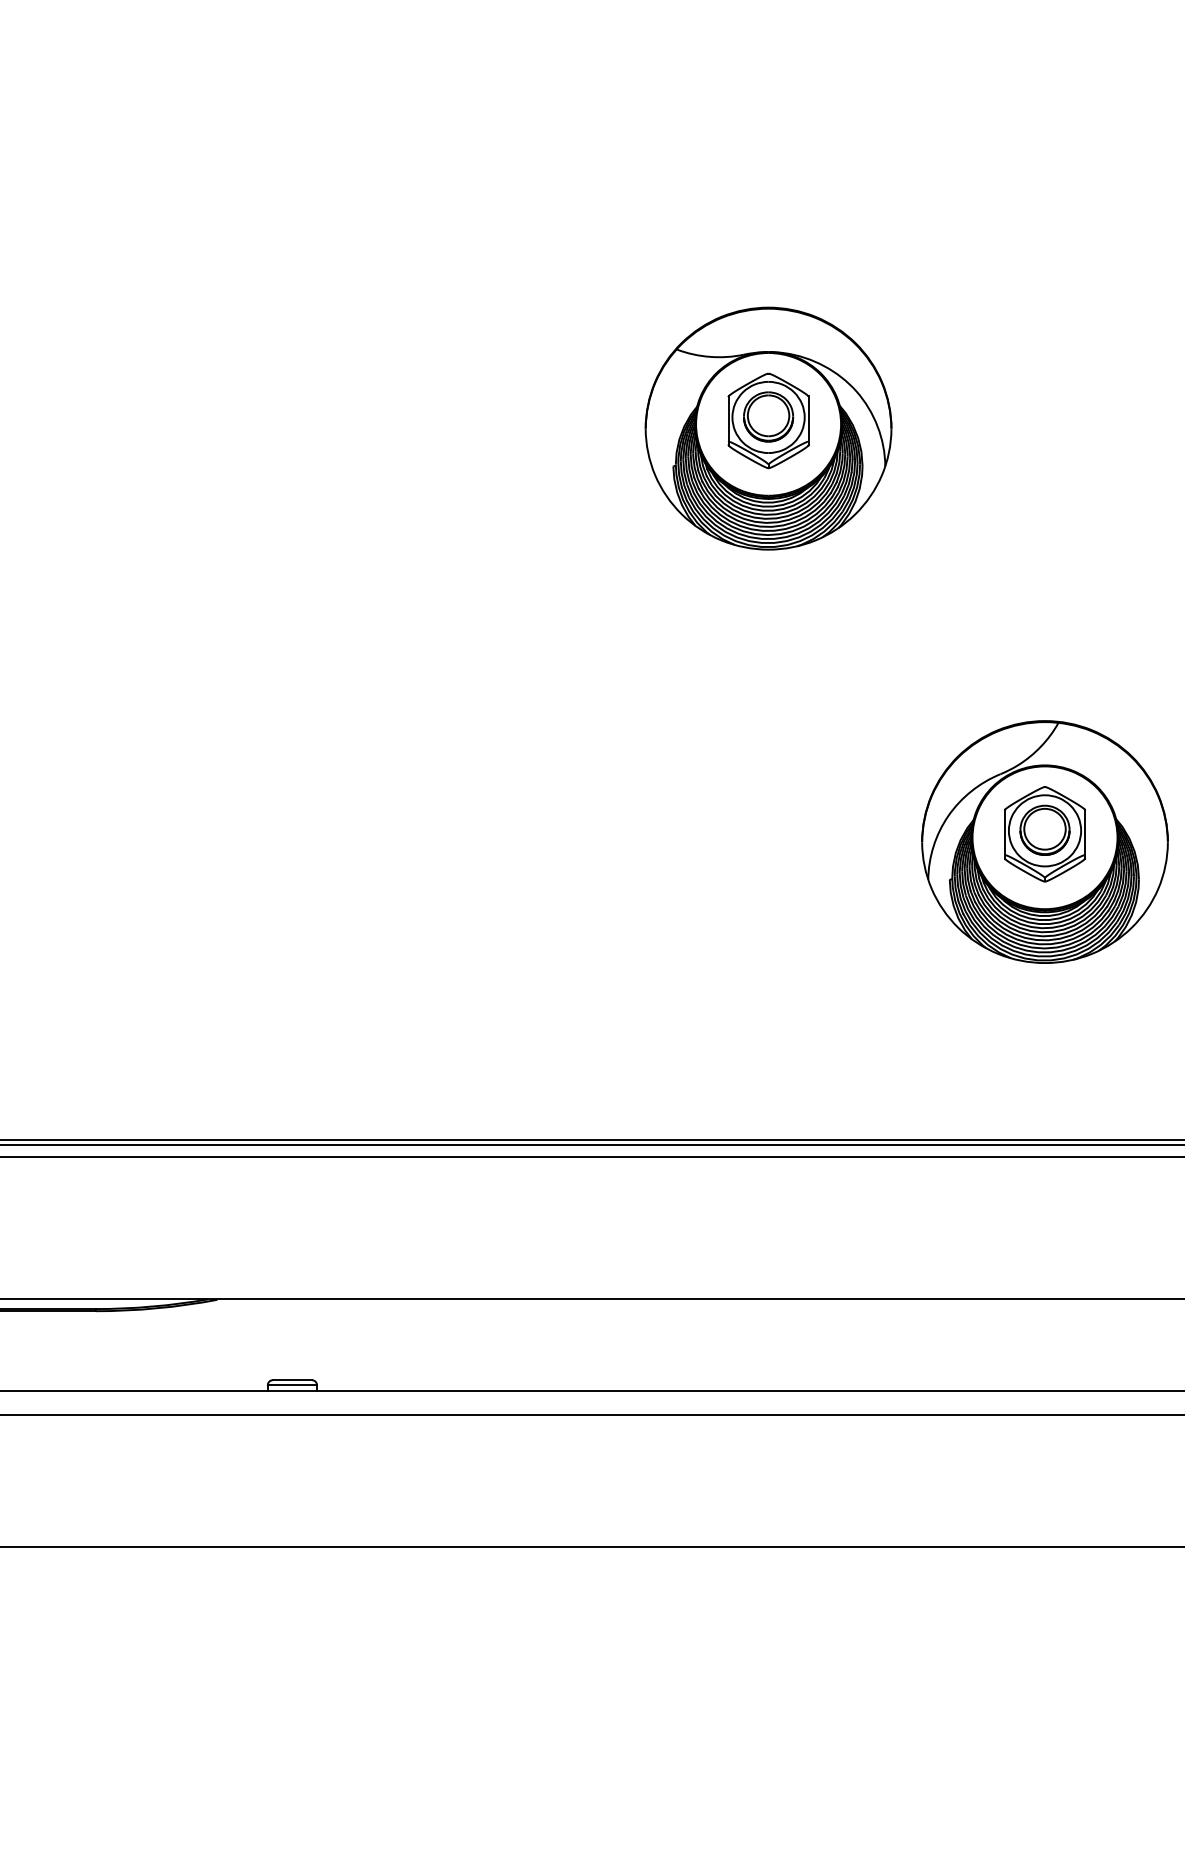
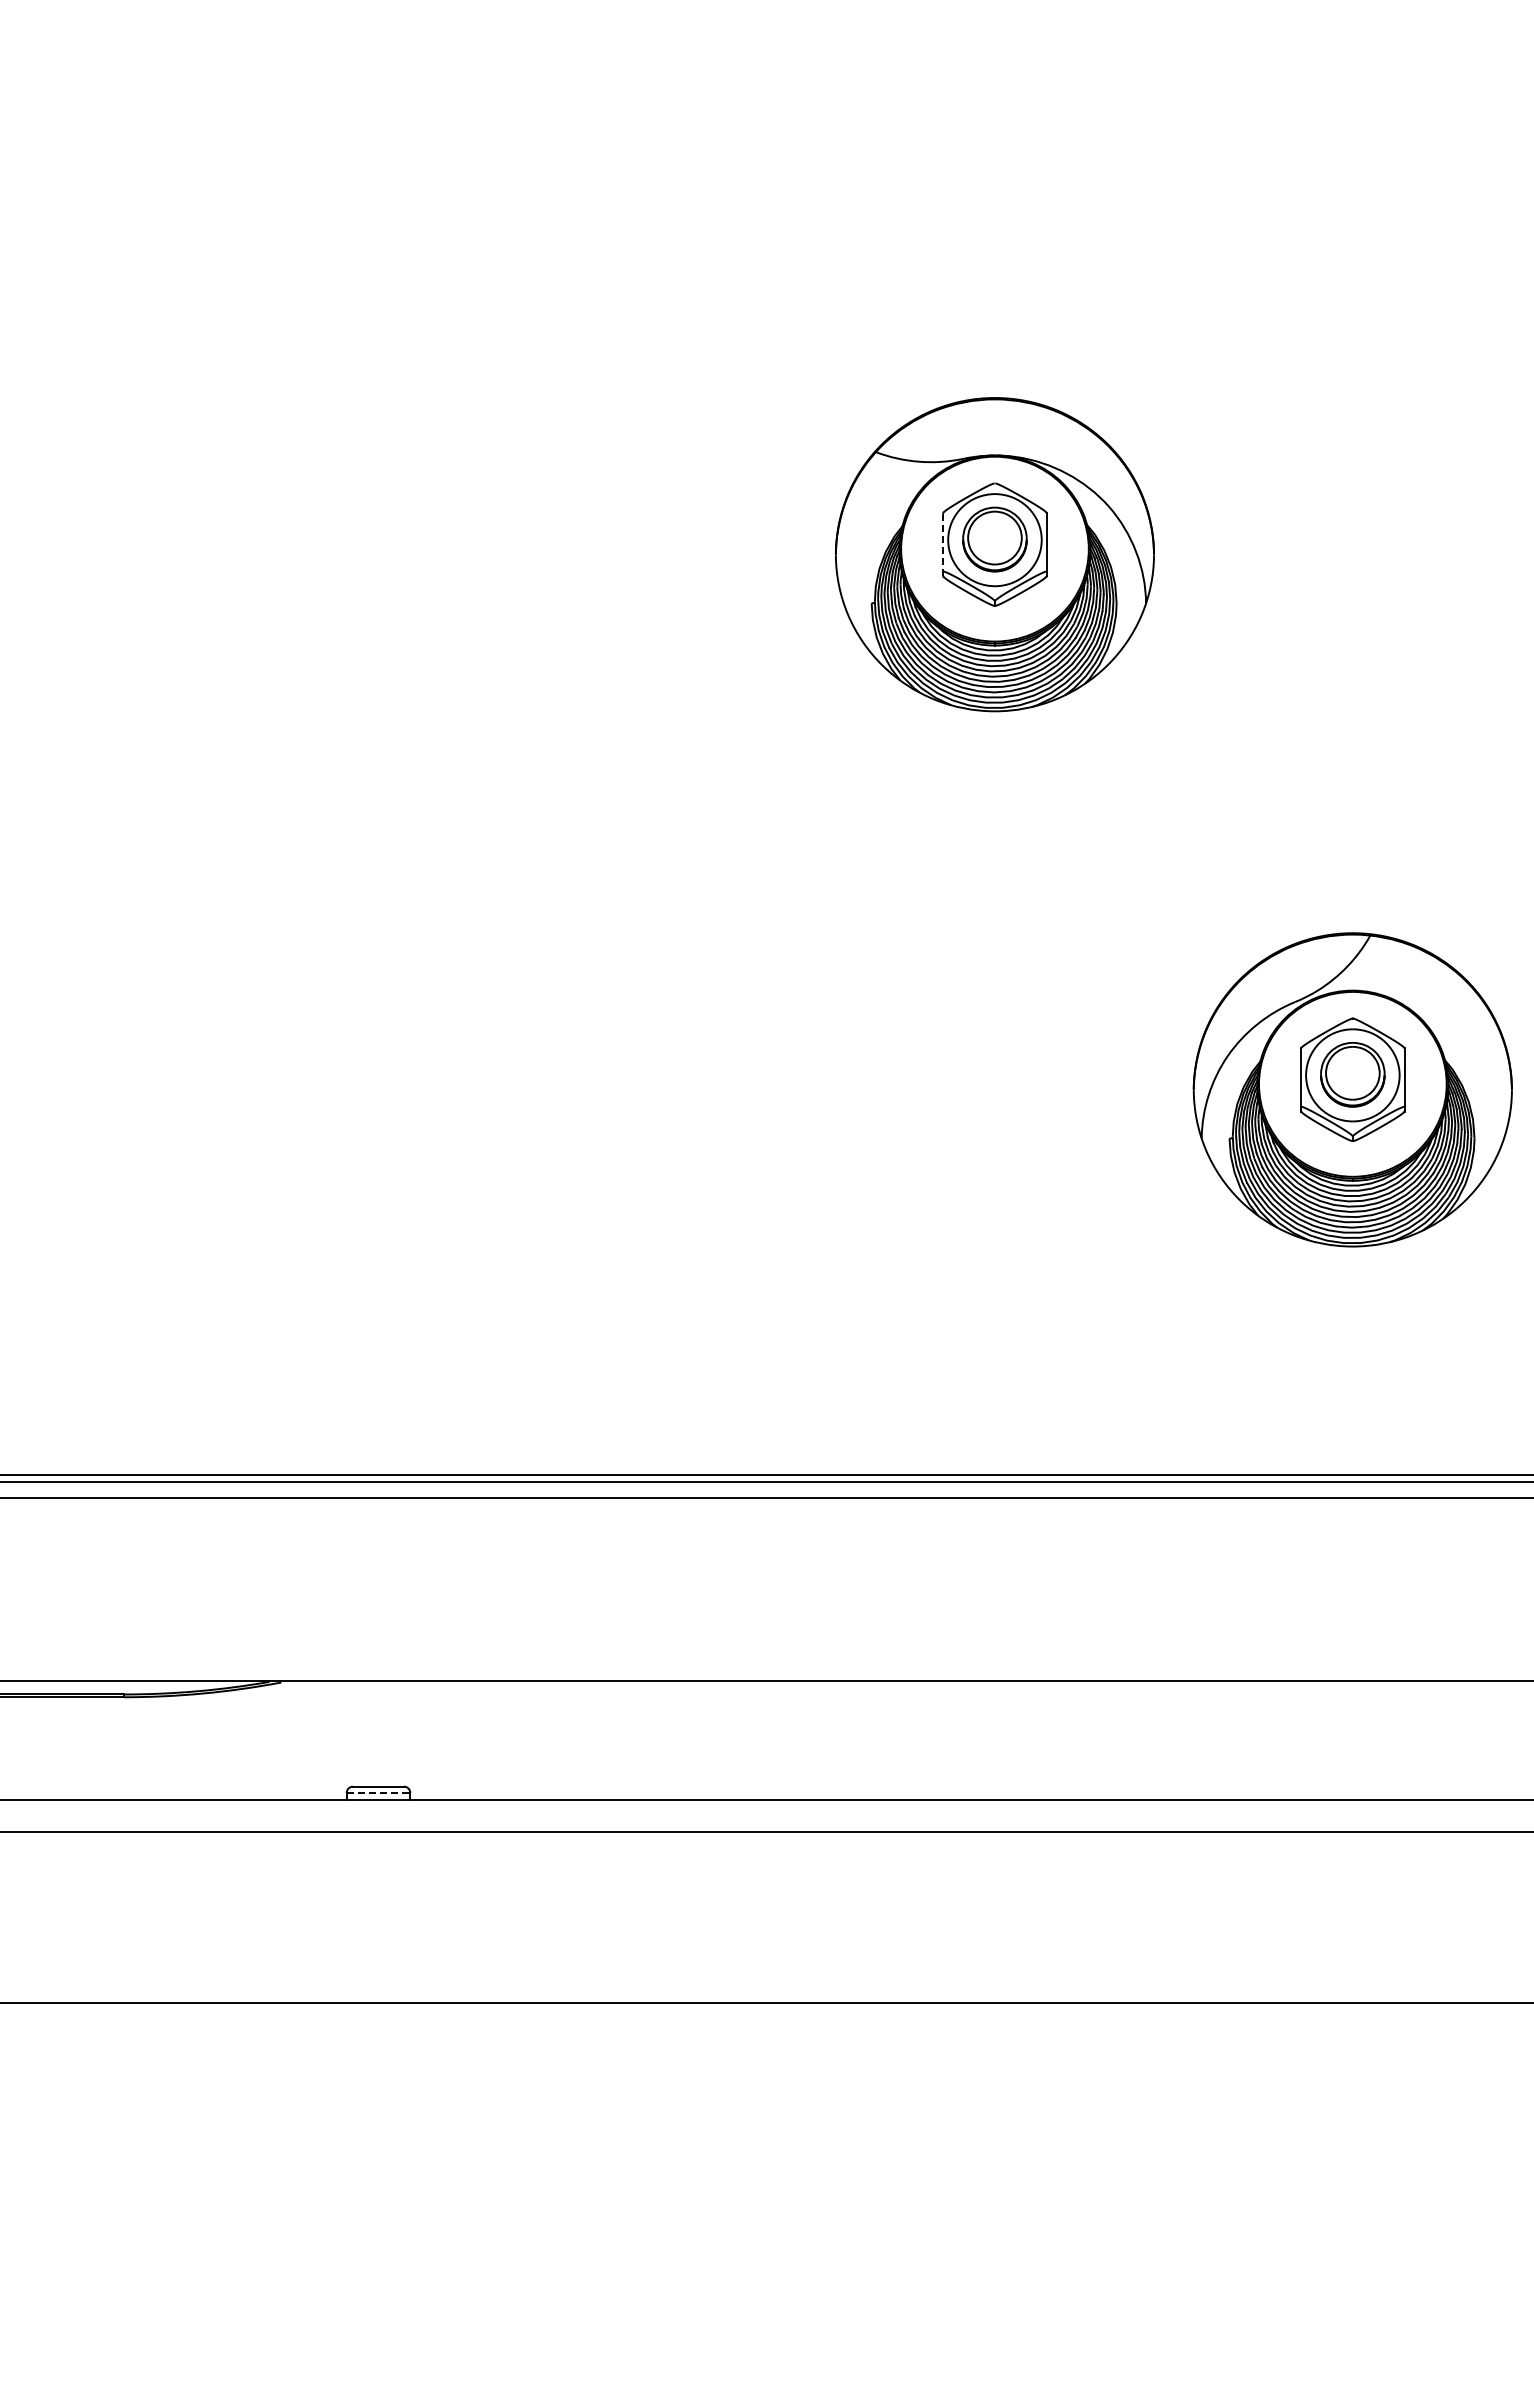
line: (728, 420) -> (943, 544), solid -> dashed
line: (292, 1385) -> (378, 1793), solid -> dashed

